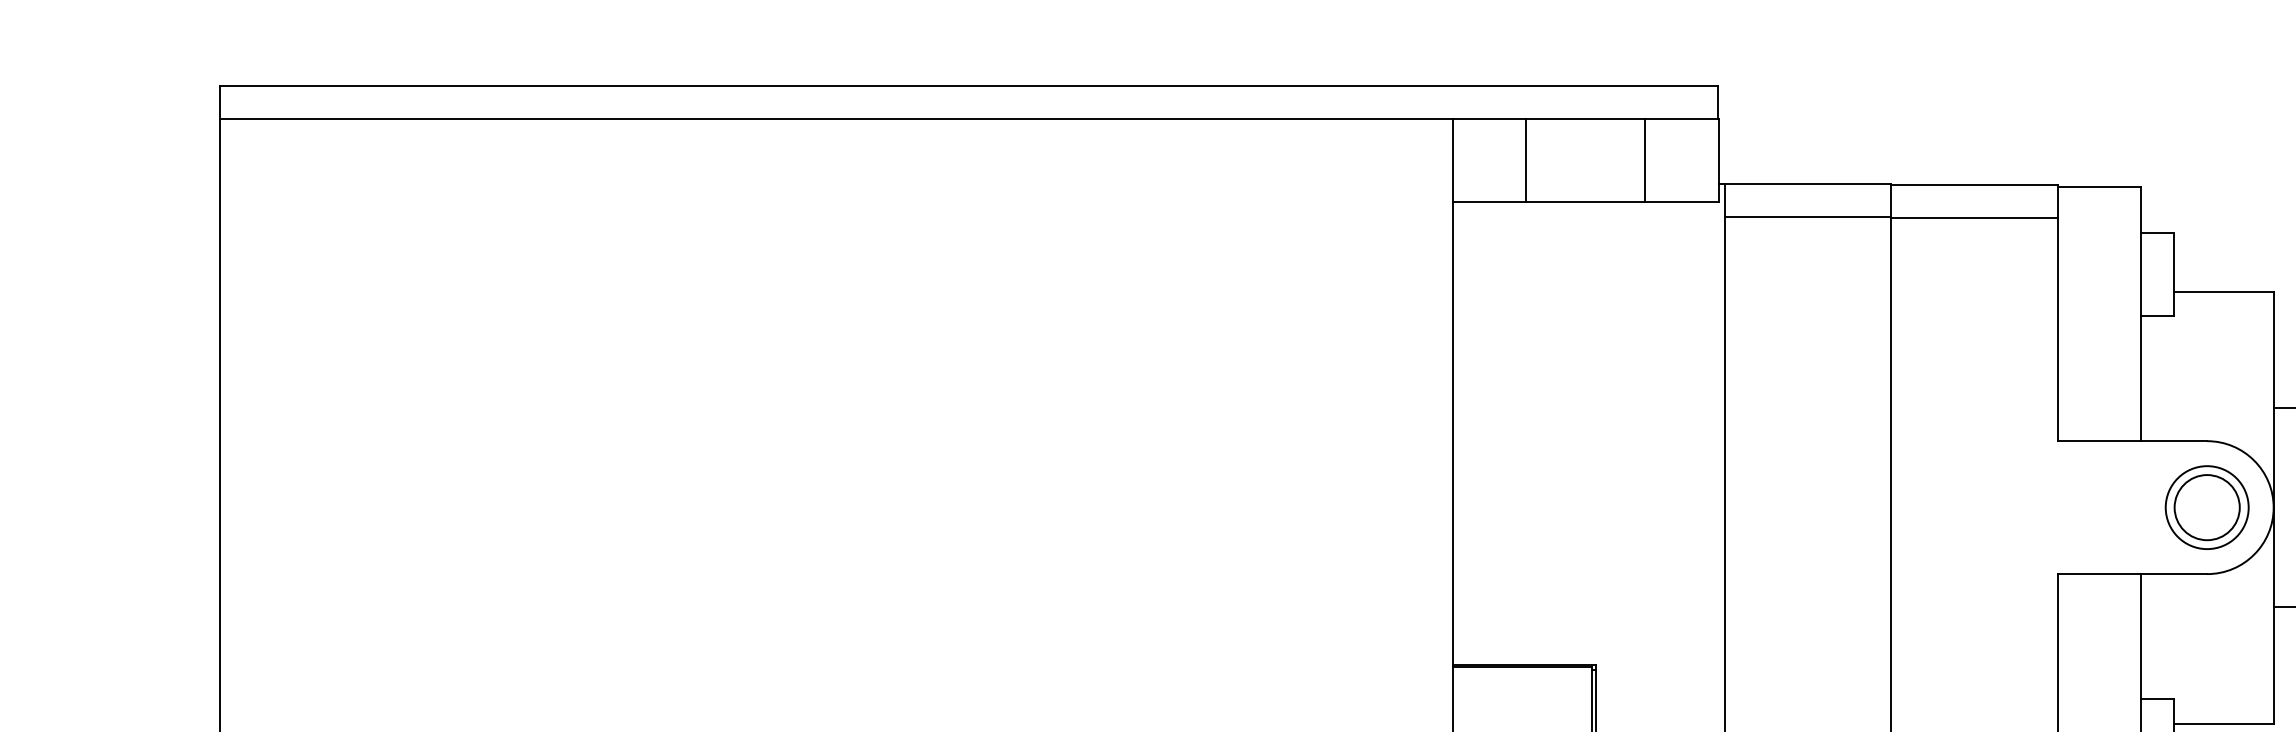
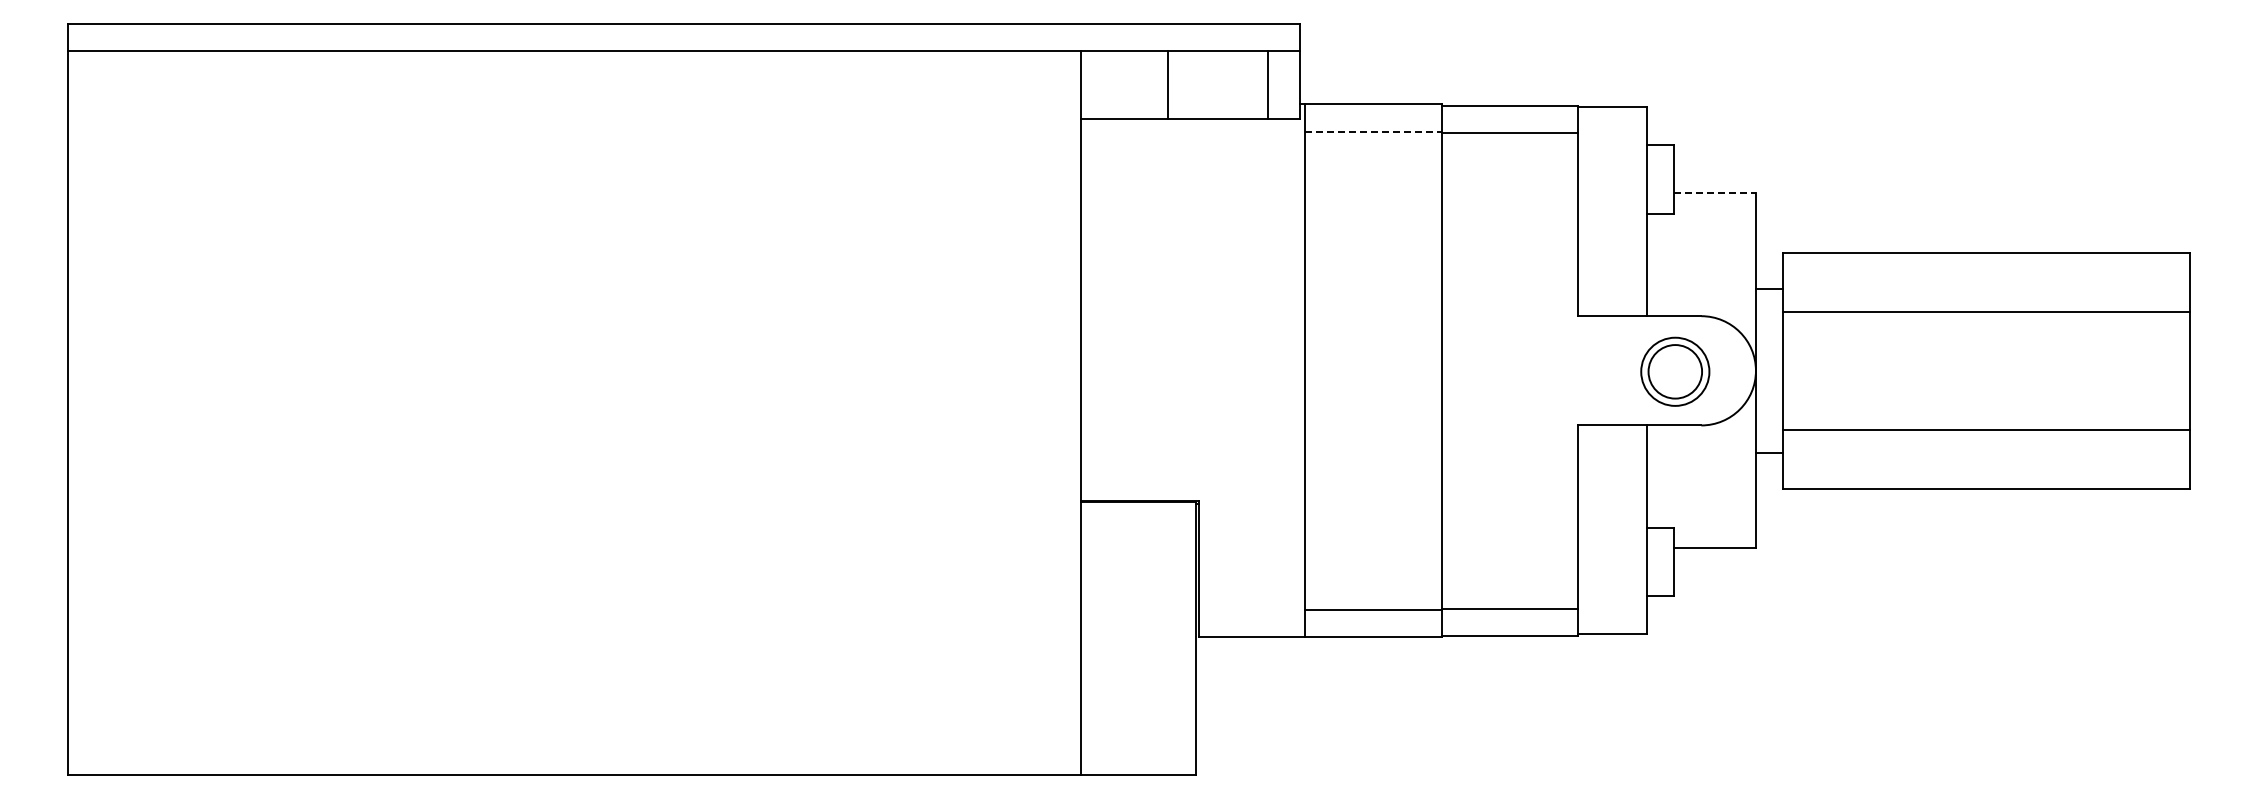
line: (1526, 160) -> (1168, 85), moved
line: (1645, 160) -> (1267, 85), moved
line: (1809, 216) -> (1374, 131), solid -> dashed
line: (2223, 291) -> (1714, 193), solid -> dashed
part: (2207, 507) -> (1675, 371), moved

